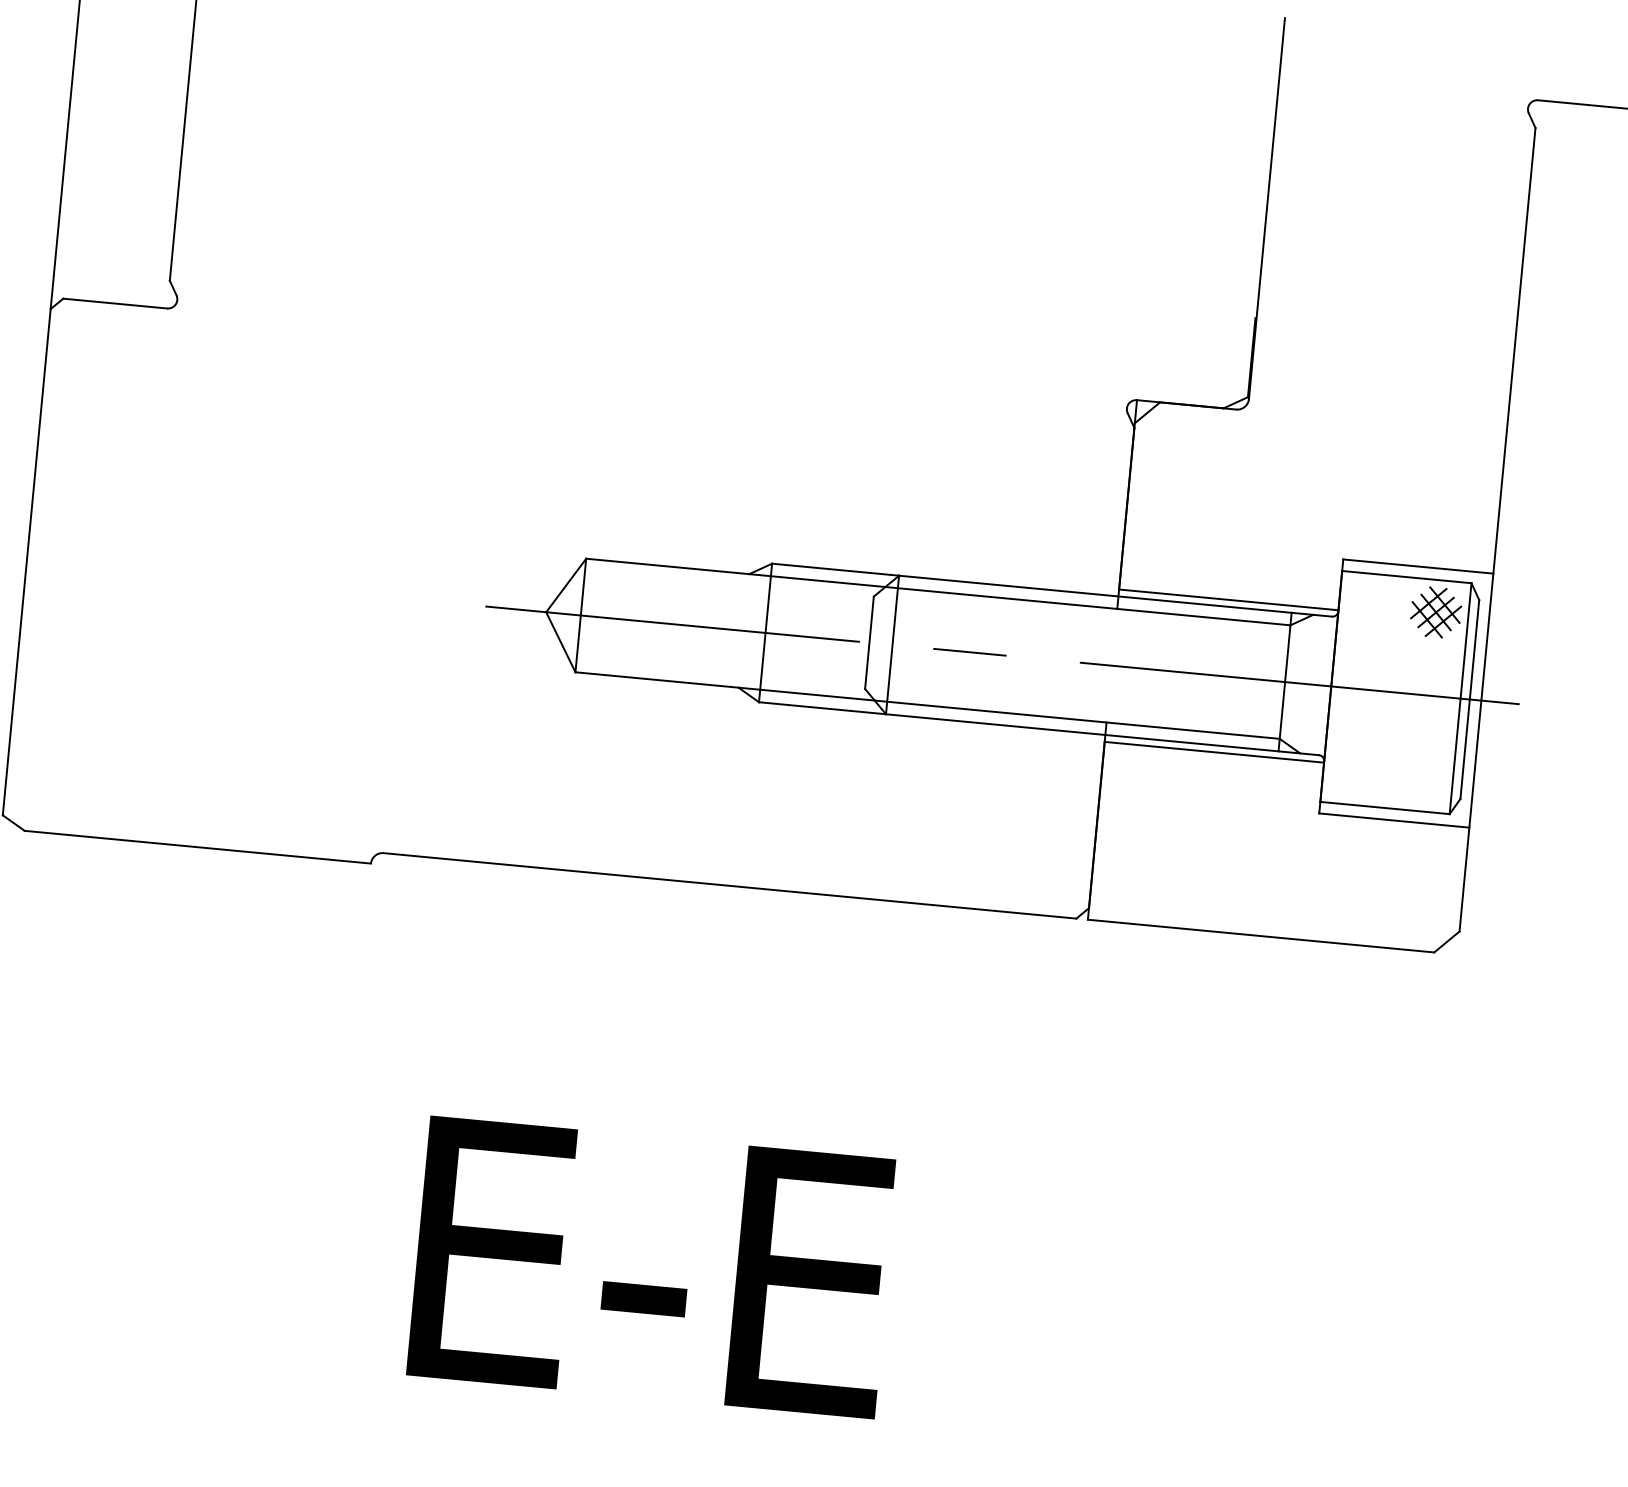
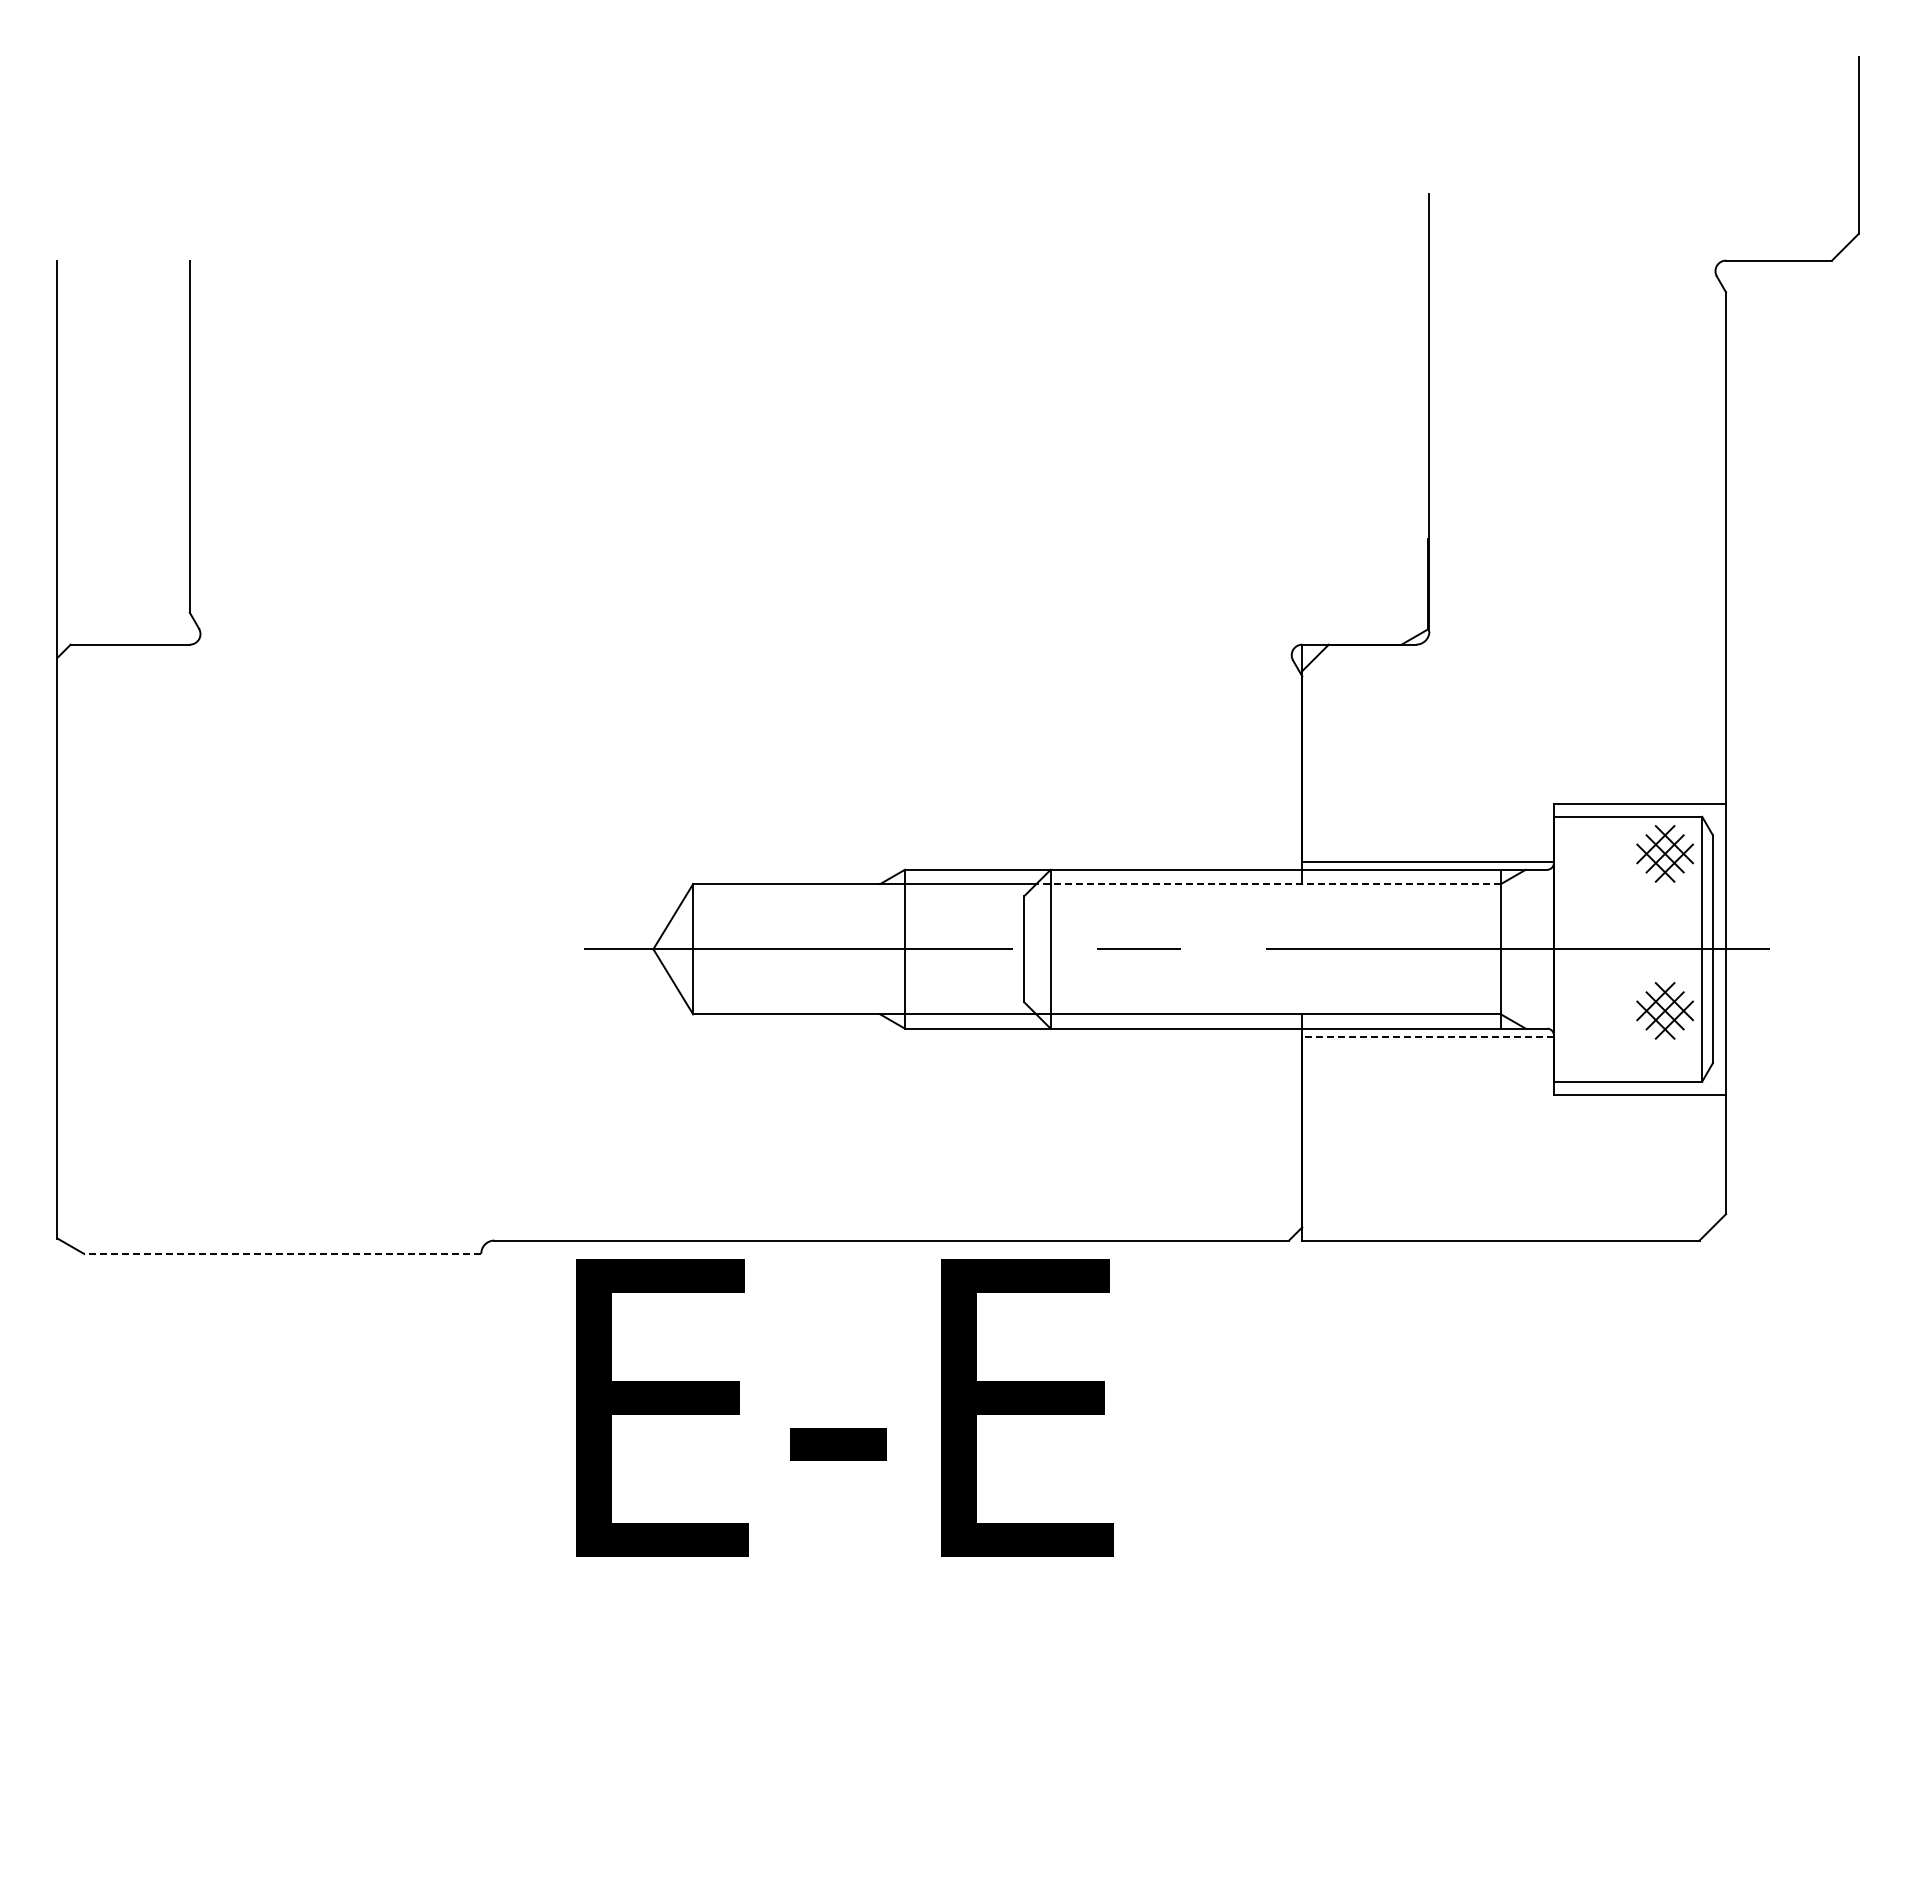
line: (1087, 606) -> (1268, 884), solid -> dashed
part: (1422, 748) -> (1664, 1010), added
line: (1214, 752) -> (1428, 1036), solid -> dashed
line: (197, 846) -> (282, 1253), solid -> dashed
text: (652, 1267) -> (844, 1407), moved

